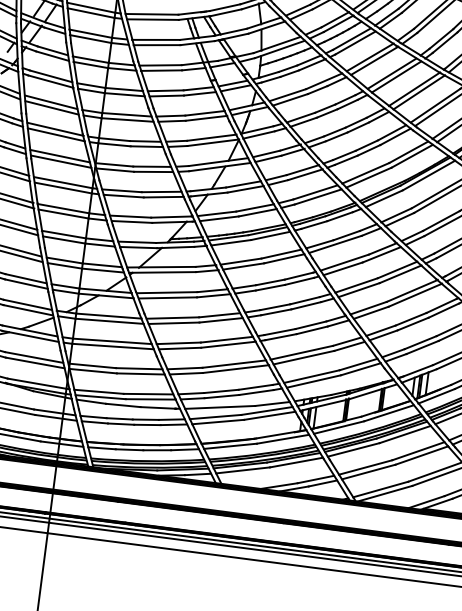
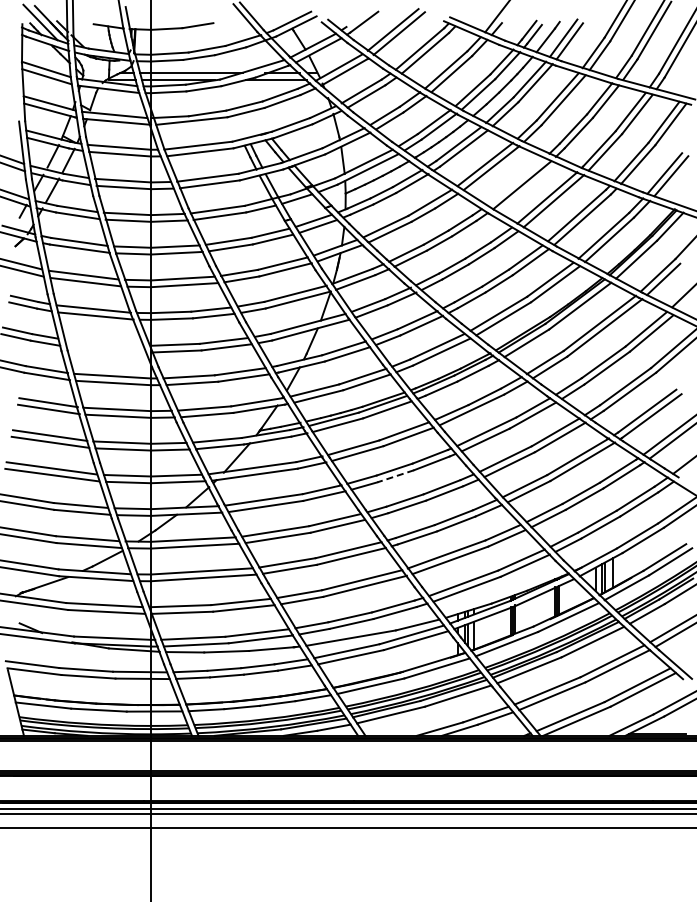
line: (391, 73) -> (515, 181), removed
line: (60, 156) -> (104, 342), removed
line: (61, 161) -> (106, 349), removed
line: (270, 287) -> (395, 476), solid -> dashed

